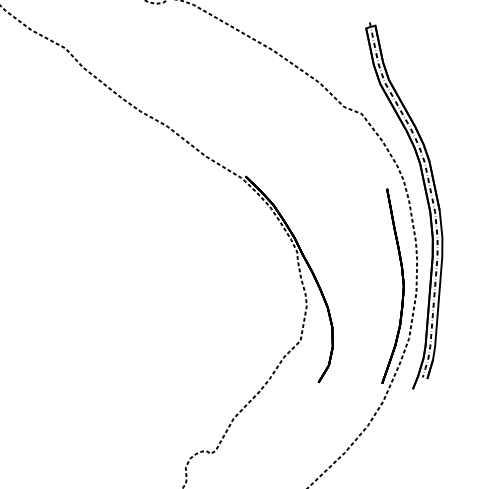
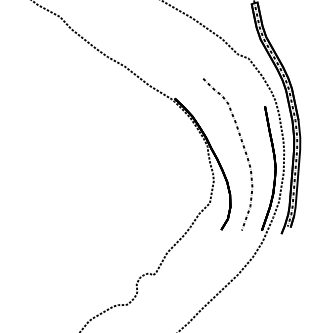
curve: (351, 251) -> (242, 146), added

